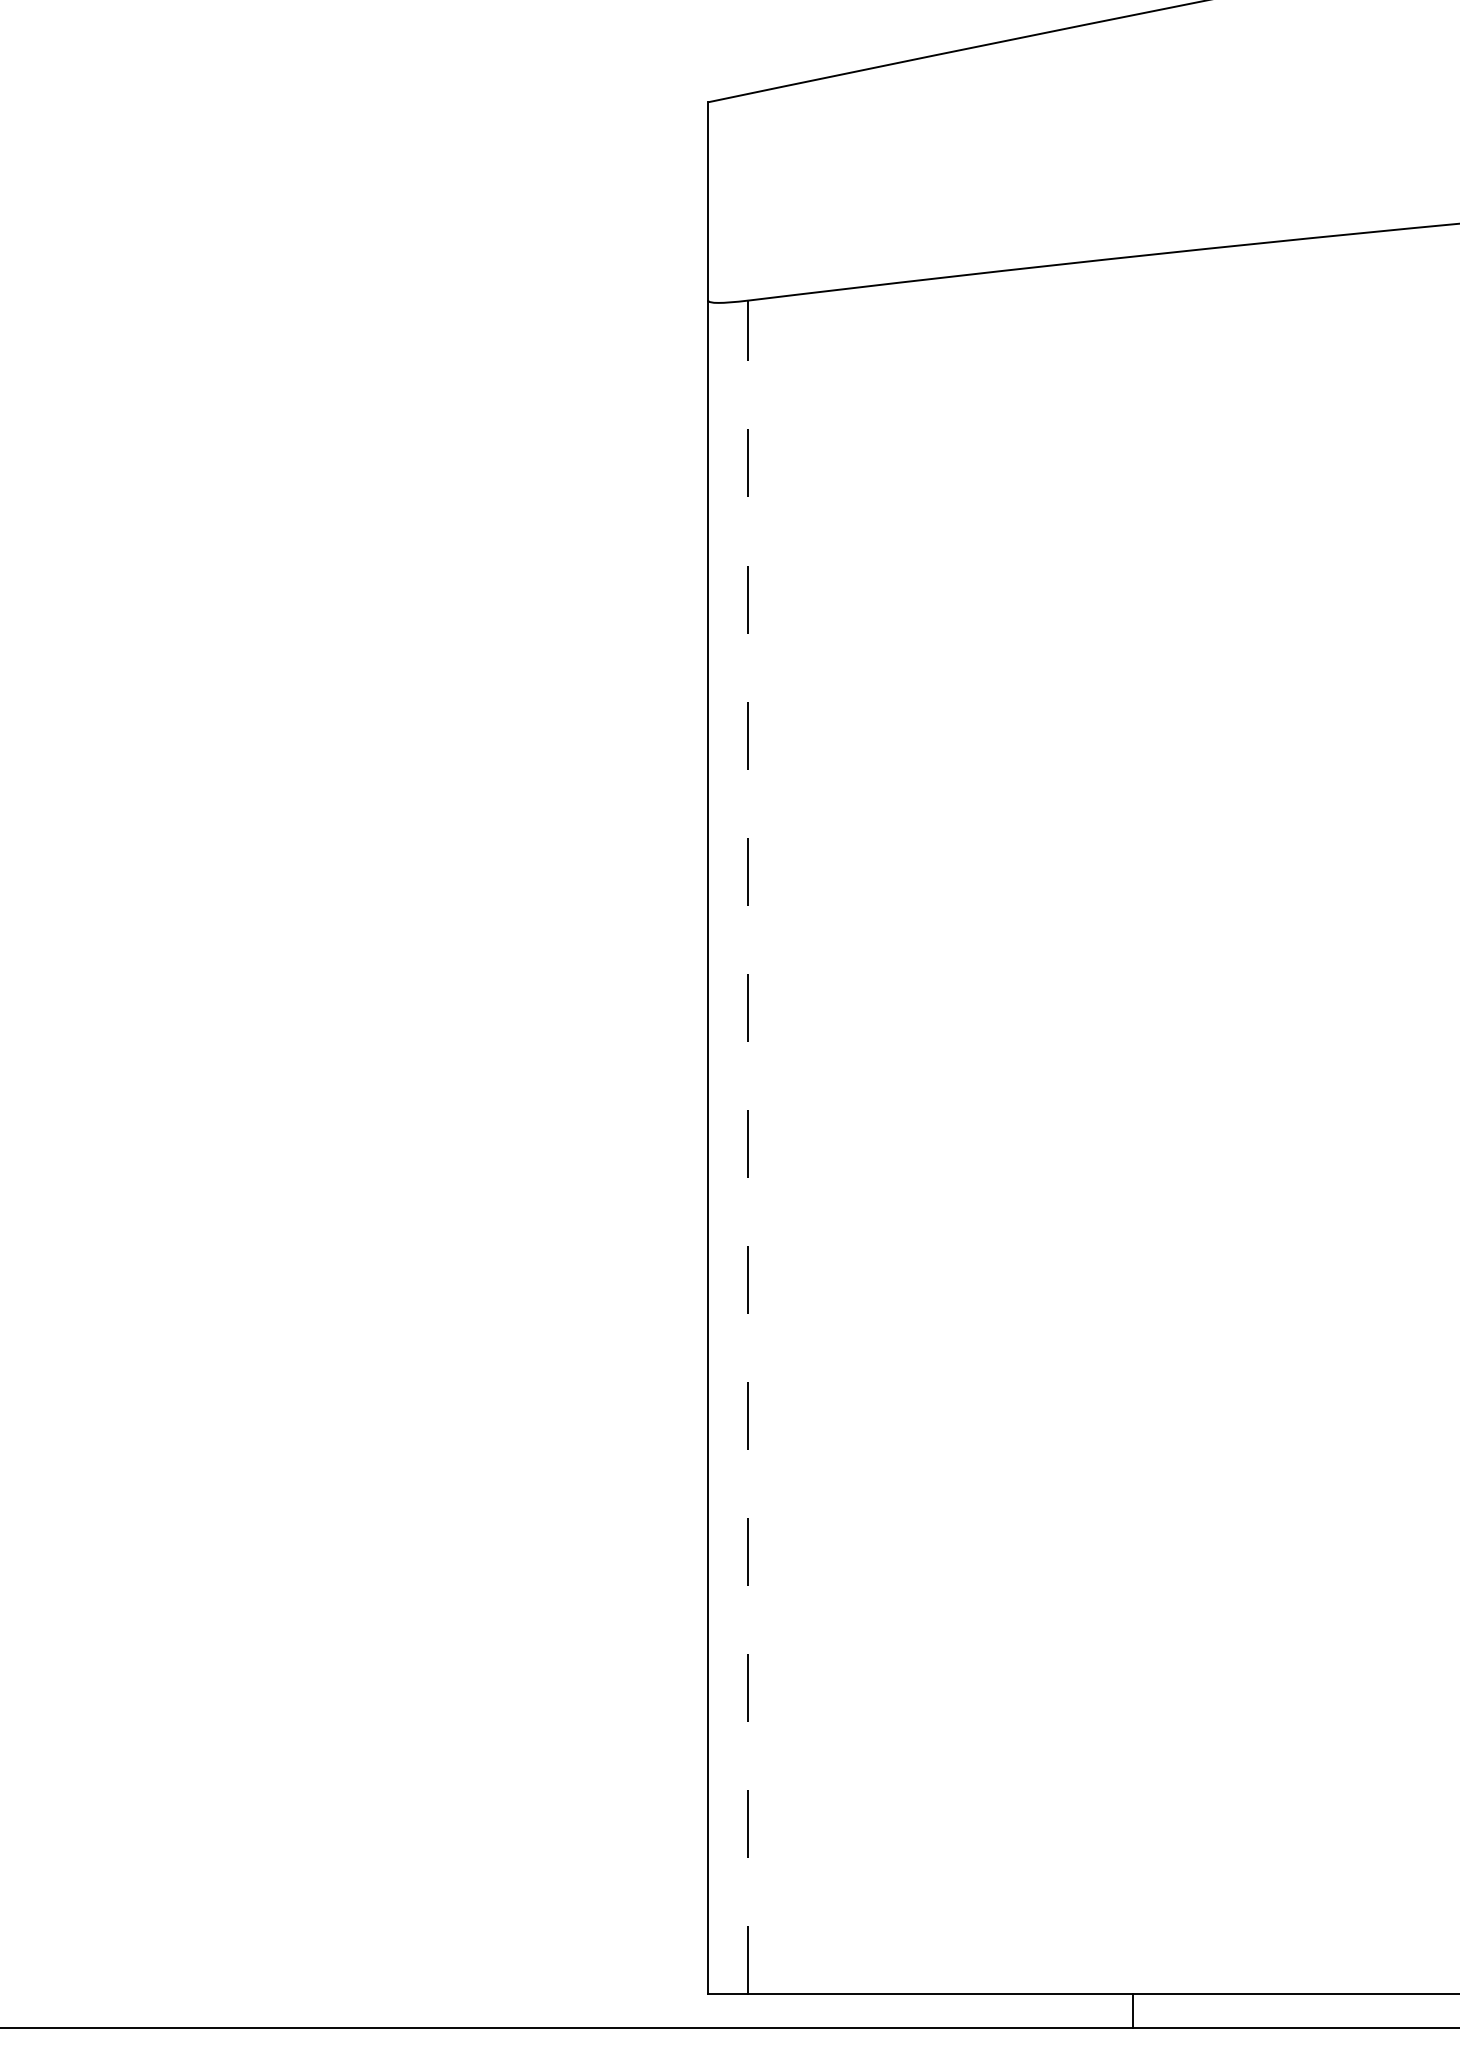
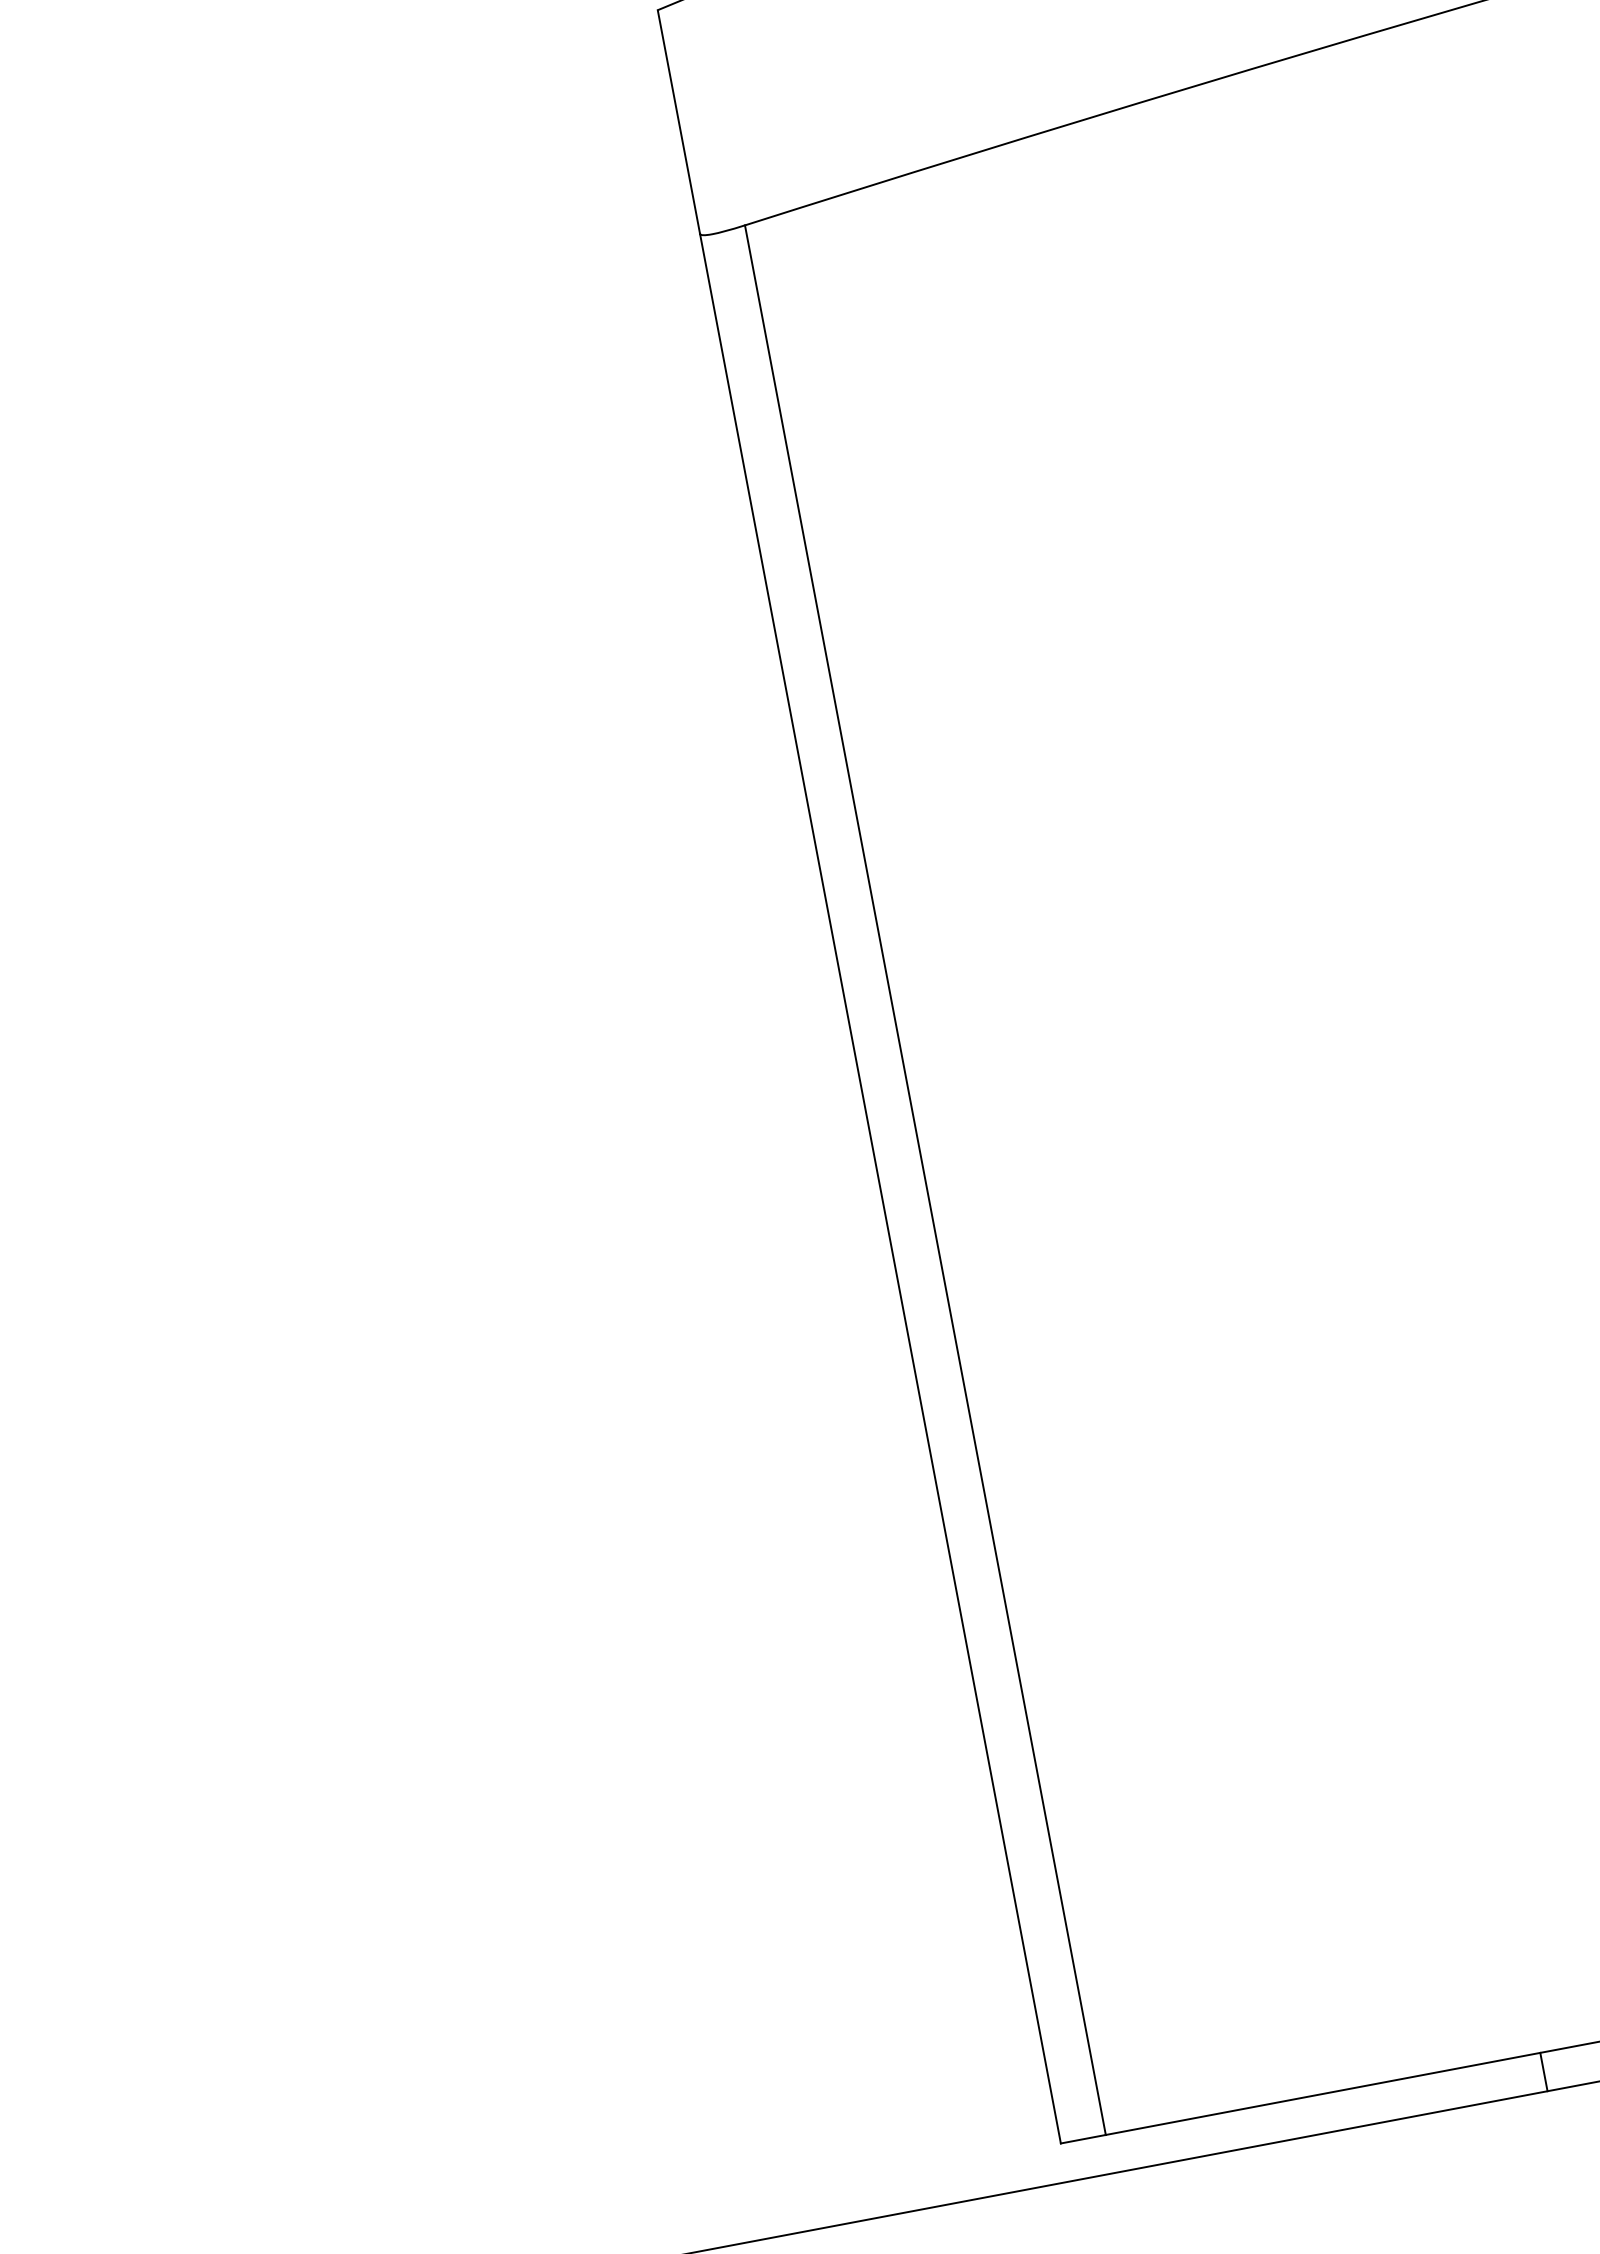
line: (748, 1147) -> (925, 1180), dashed -> solid

